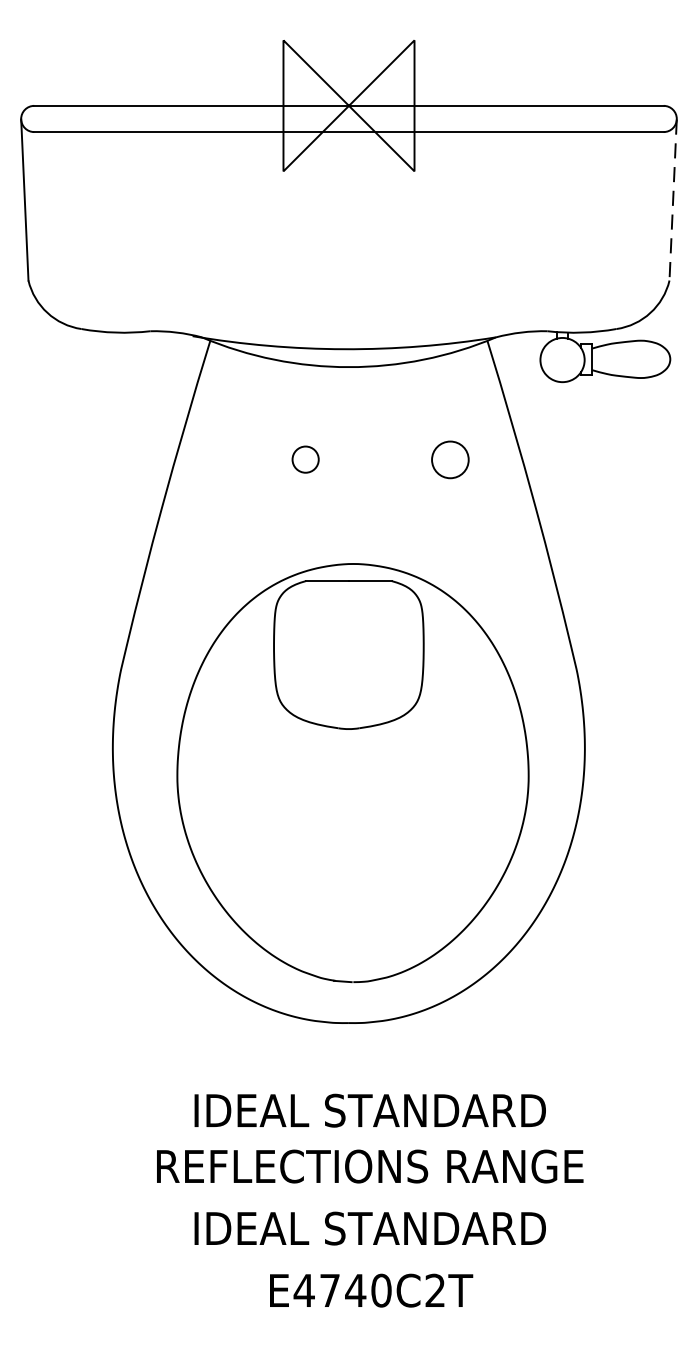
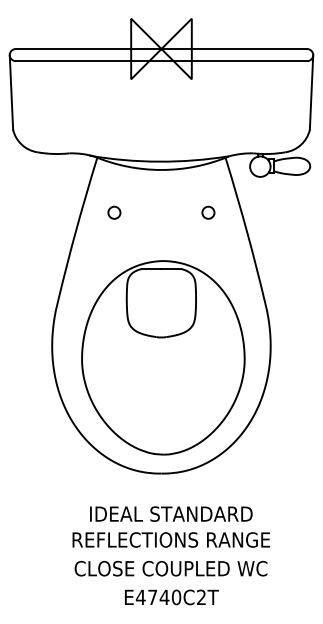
line: (673, 201) -> (311, 93), dashed -> solid
circle: (305, 459) -> (114, 212), moved
circle: (450, 459) -> (208, 212), size x0.71
text: (368, 1228) -> (170, 568), IDEAL STANDARD -> CLOSE COUPLED WC

